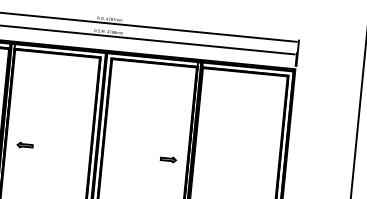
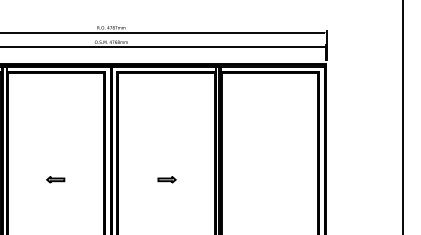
part: (24, 145) -> (55, 179), moved
part: (168, 159) -> (166, 179), moved

